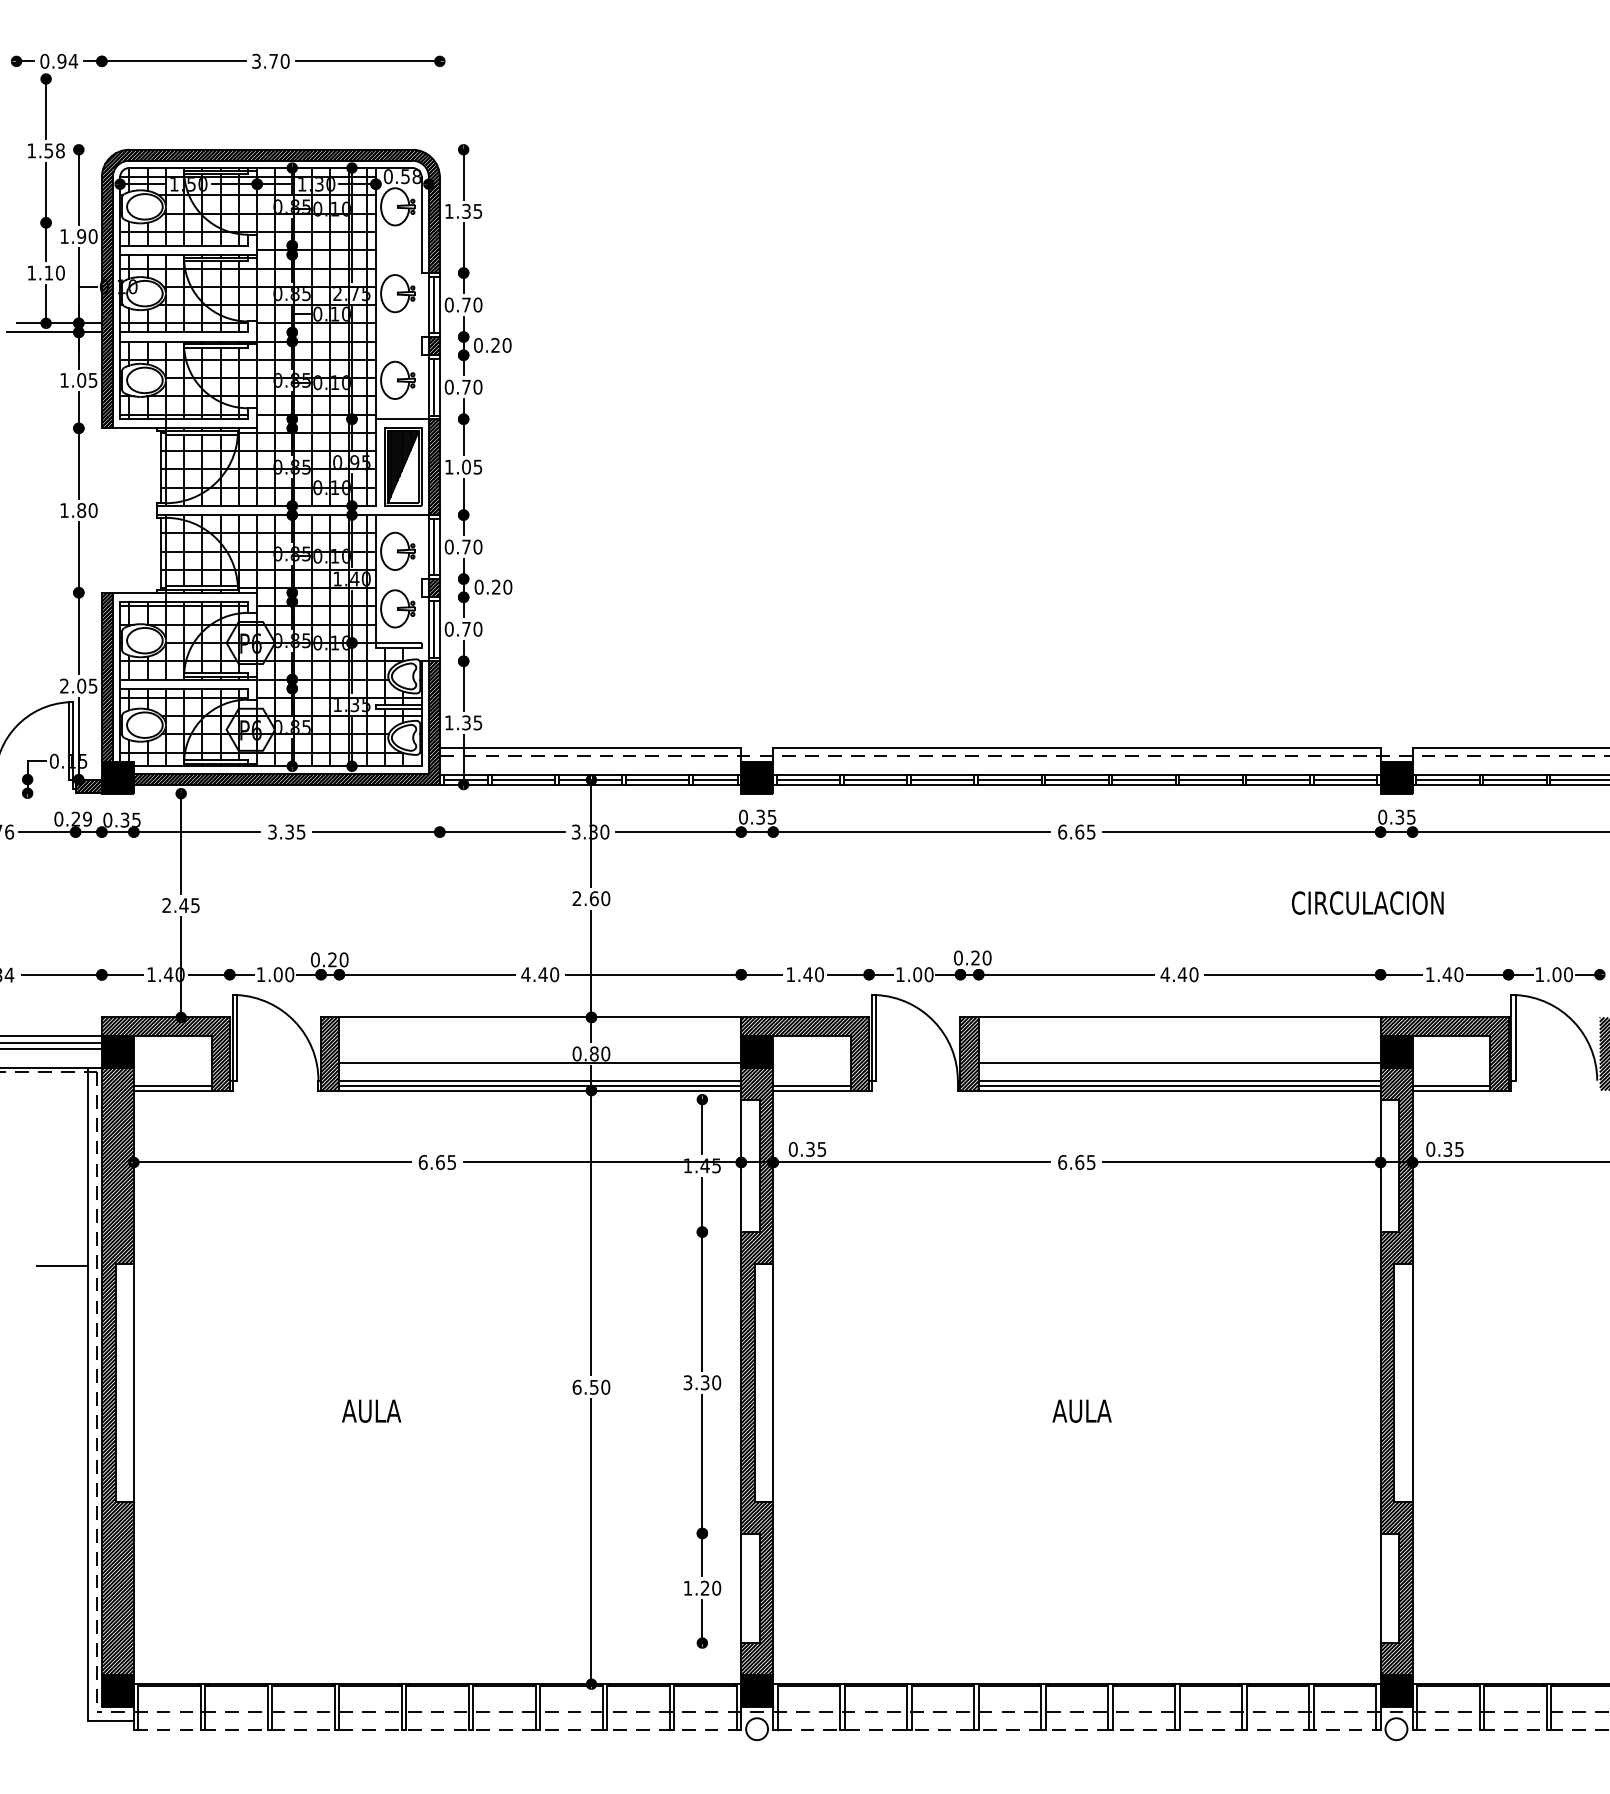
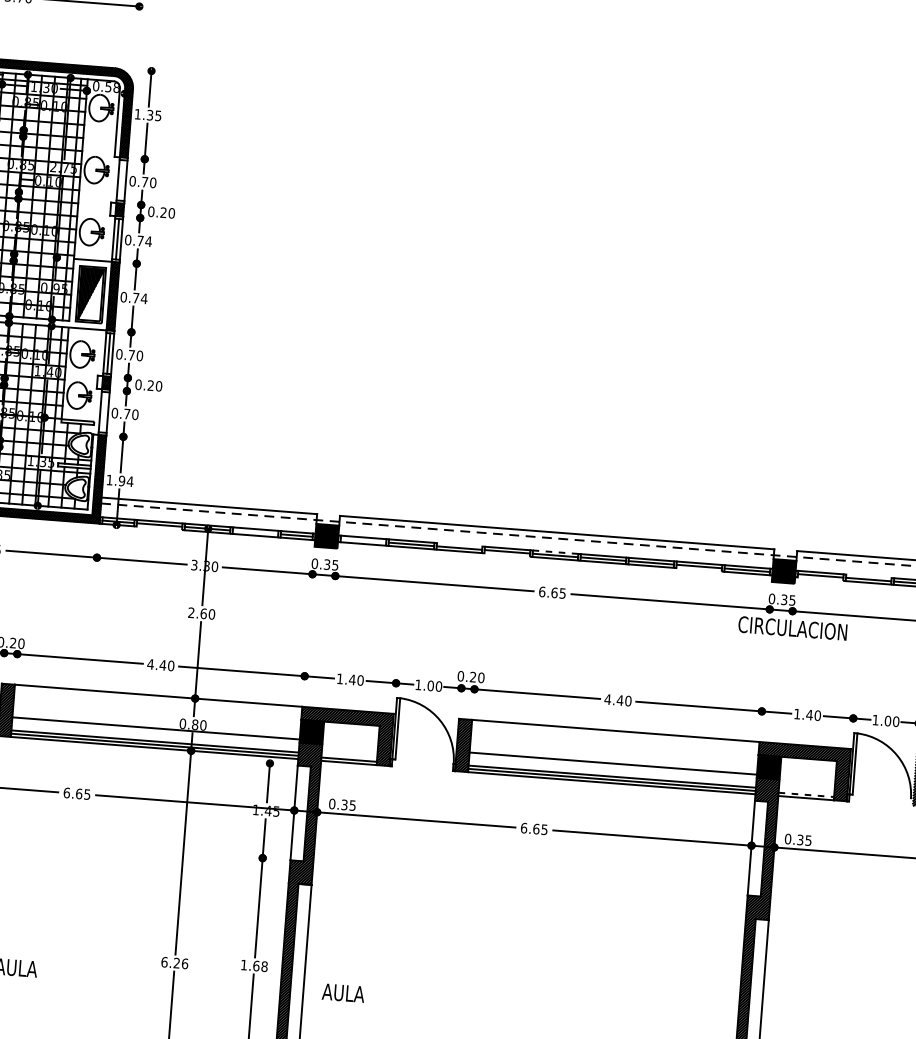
line: (434, 304) -> (122, 180), removed
text: (477, 386) -> (148, 241), 0.70 -> 0.74
text: (463, 466) -> (133, 297), 1.05 -> 0.74
line: (434, 628) -> (104, 411), removed
text: (472, 722) -> (126, 481), 1.35 -> 1.94
line: (942, 775) -> (459, 544), removed
line: (1076, 775) -> (555, 552), solid -> dashed
line: (1514, 775) -> (868, 576), removed
line: (657, 780) -> (255, 532), removed
line: (808, 780) -> (363, 541), removed
line: (523, 784) -> (159, 528), removed
line: (1009, 784) -> (506, 554), removed
line: (1277, 784) -> (698, 569), removed
line: (1447, 784) -> (820, 579), removed
text: (1367, 902) -> (792, 628), moved
line: (1451, 1085) -> (806, 794), solid -> dashed
text: (702, 1382) -> (254, 965), 3.30 -> 1.68
text: (600, 1386) -> (181, 962), 6.50 -> 6.26
text: (1081, 1410) -> (343, 992), moved

